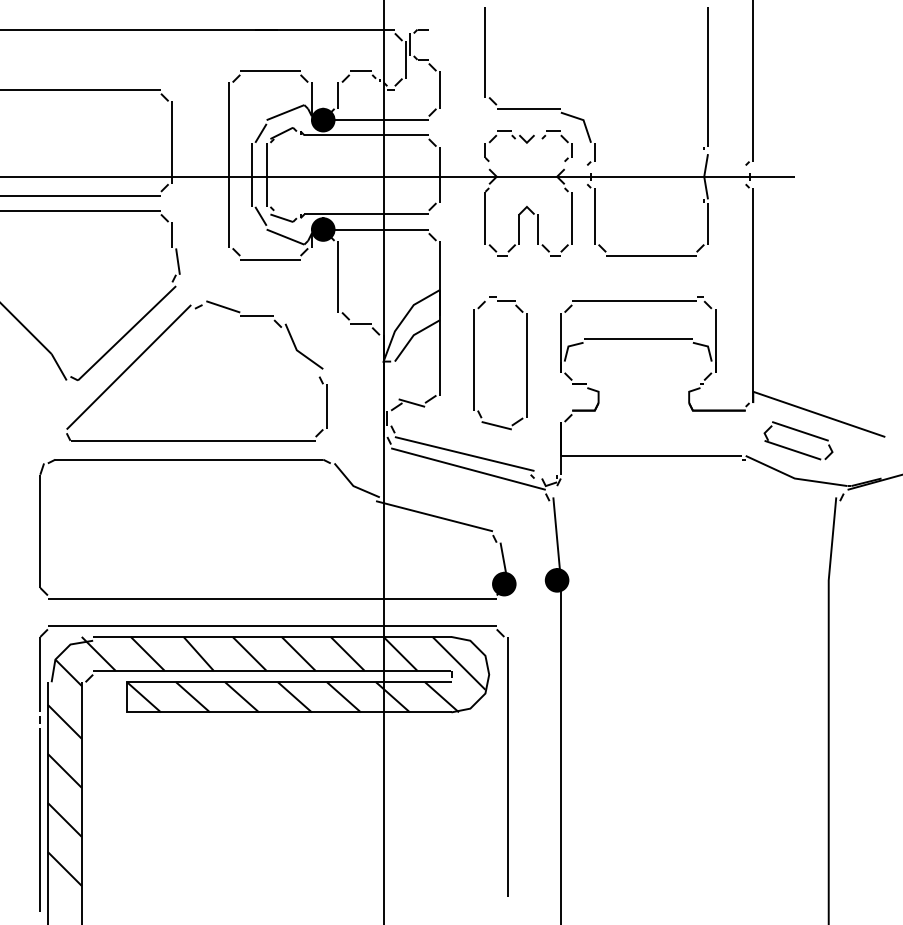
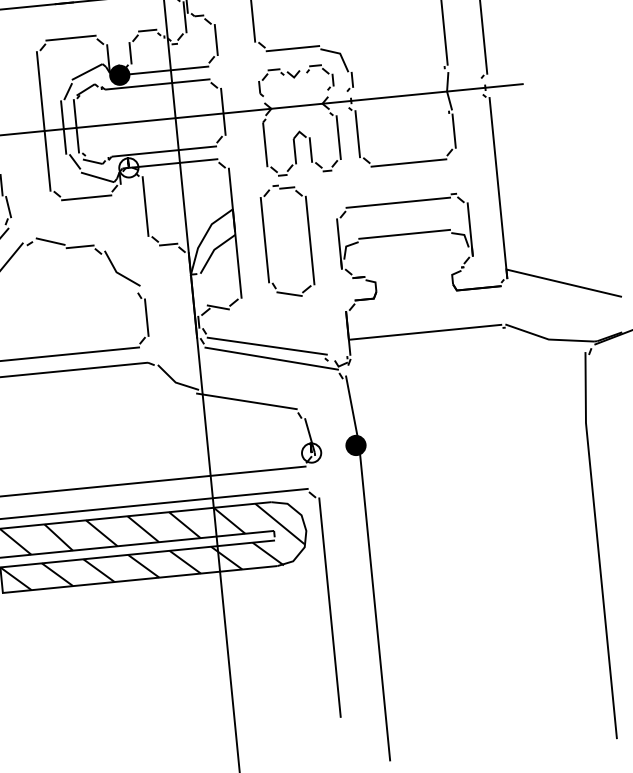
fill: (322, 229) -> (128, 167), removed
part: (474, 363) -> (265, 243), moved
part: (800, 432) -> (549, 300), removed
fill: (503, 583) -> (310, 452), removed

